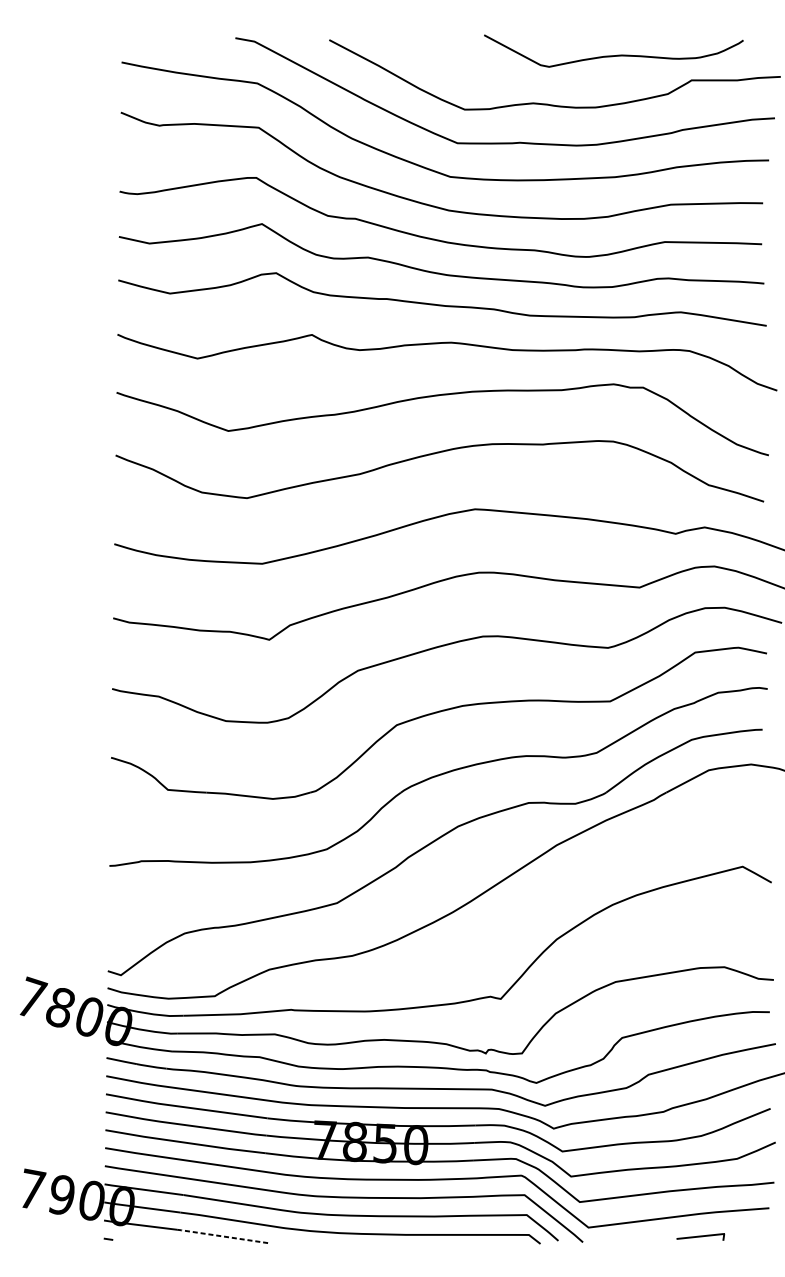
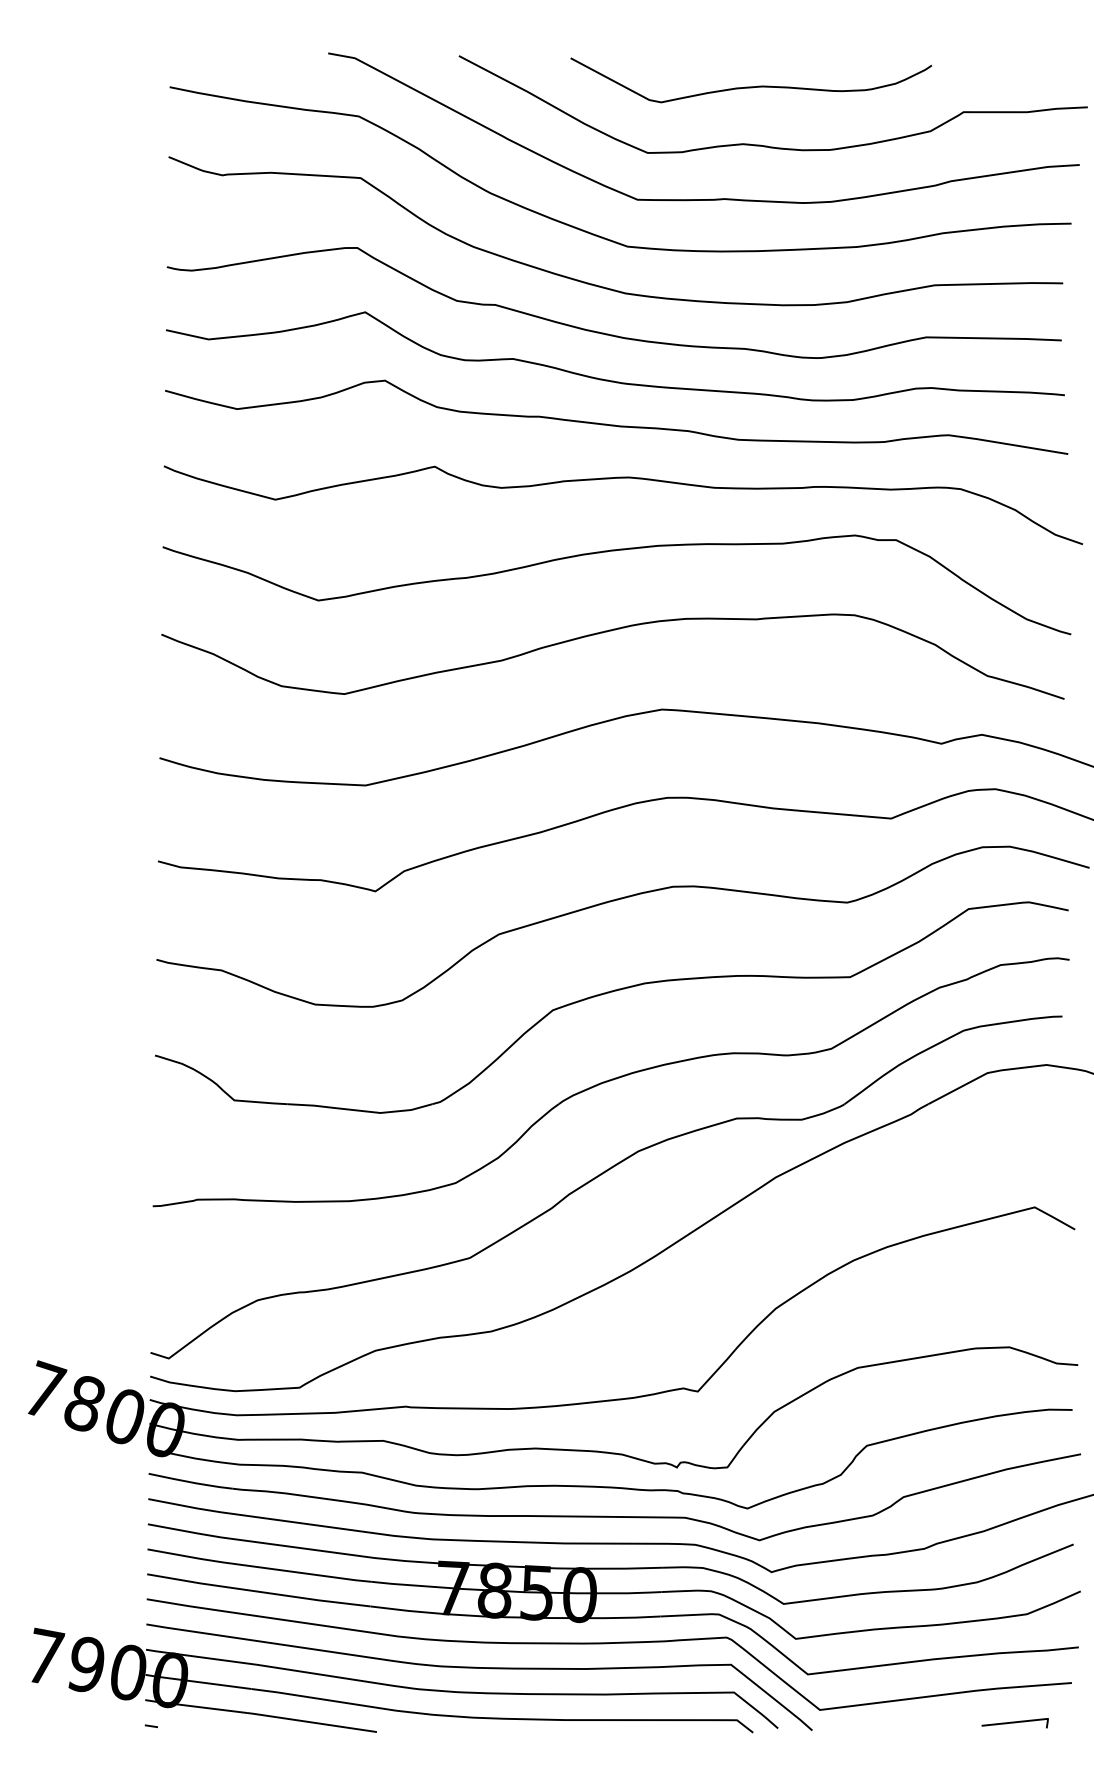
curve: (614, 55) -> (751, 86), moved
line: (224, 1236) -> (312, 1722), dashed -> solid
curve: (700, 1237) -> (1014, 1723), moved

